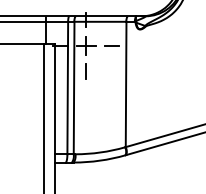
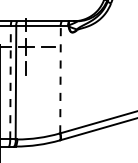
line: (126, 84) -> (60, 79), solid -> dashed
line: (67, 87) -> (10, 82), solid -> dashed

